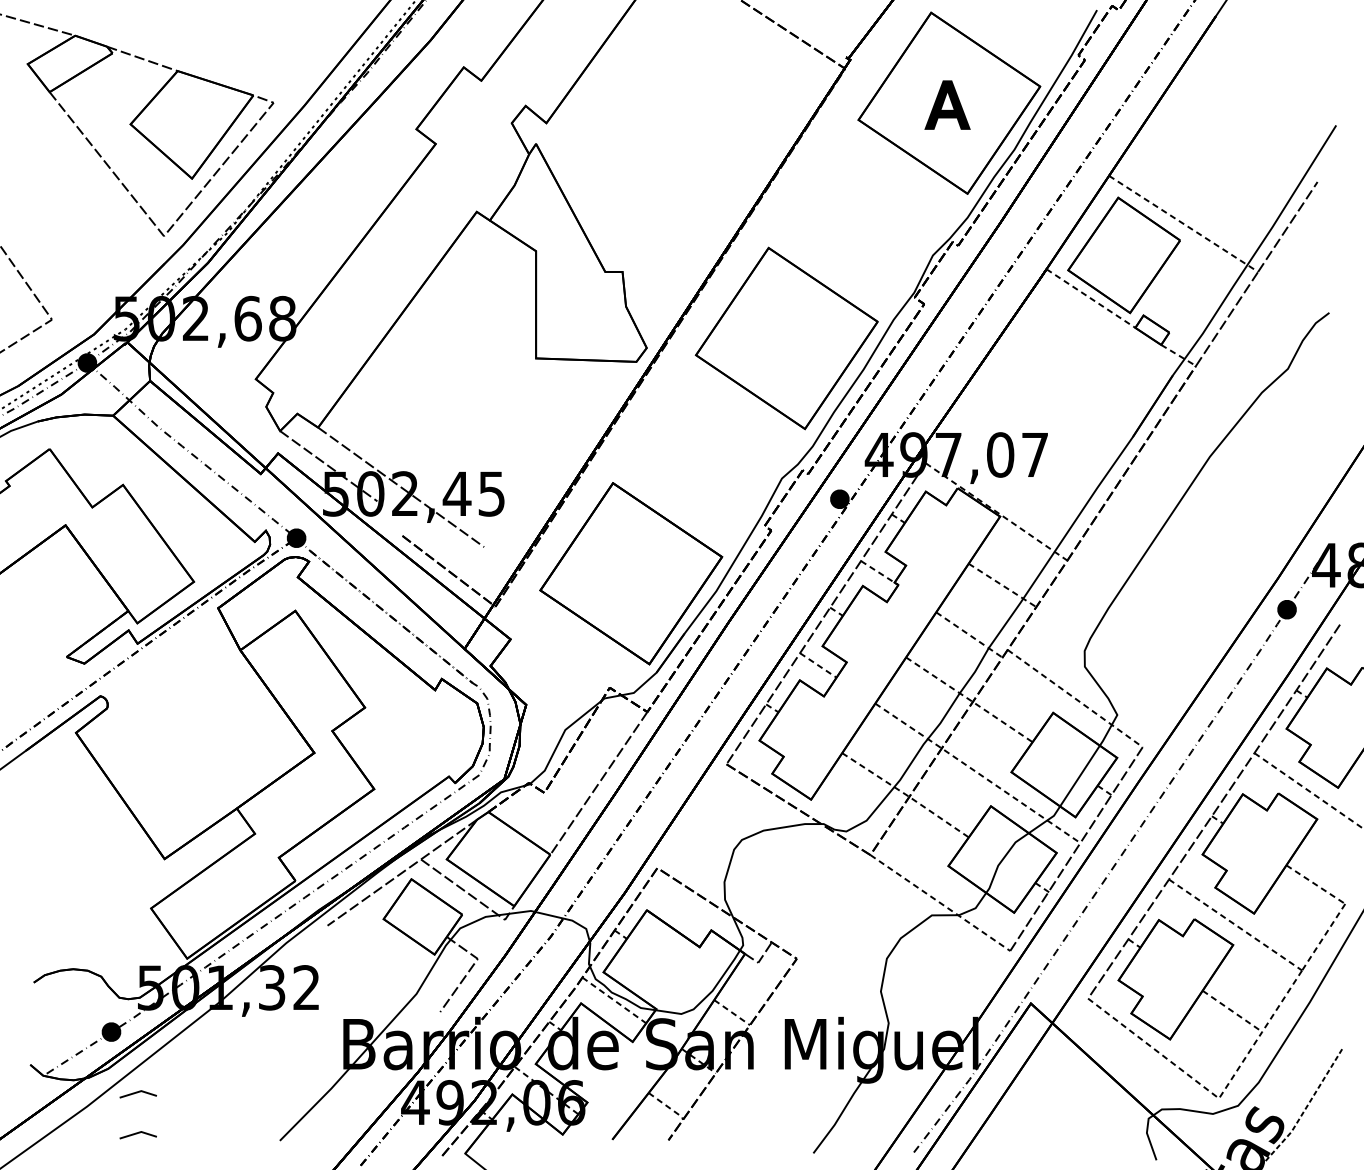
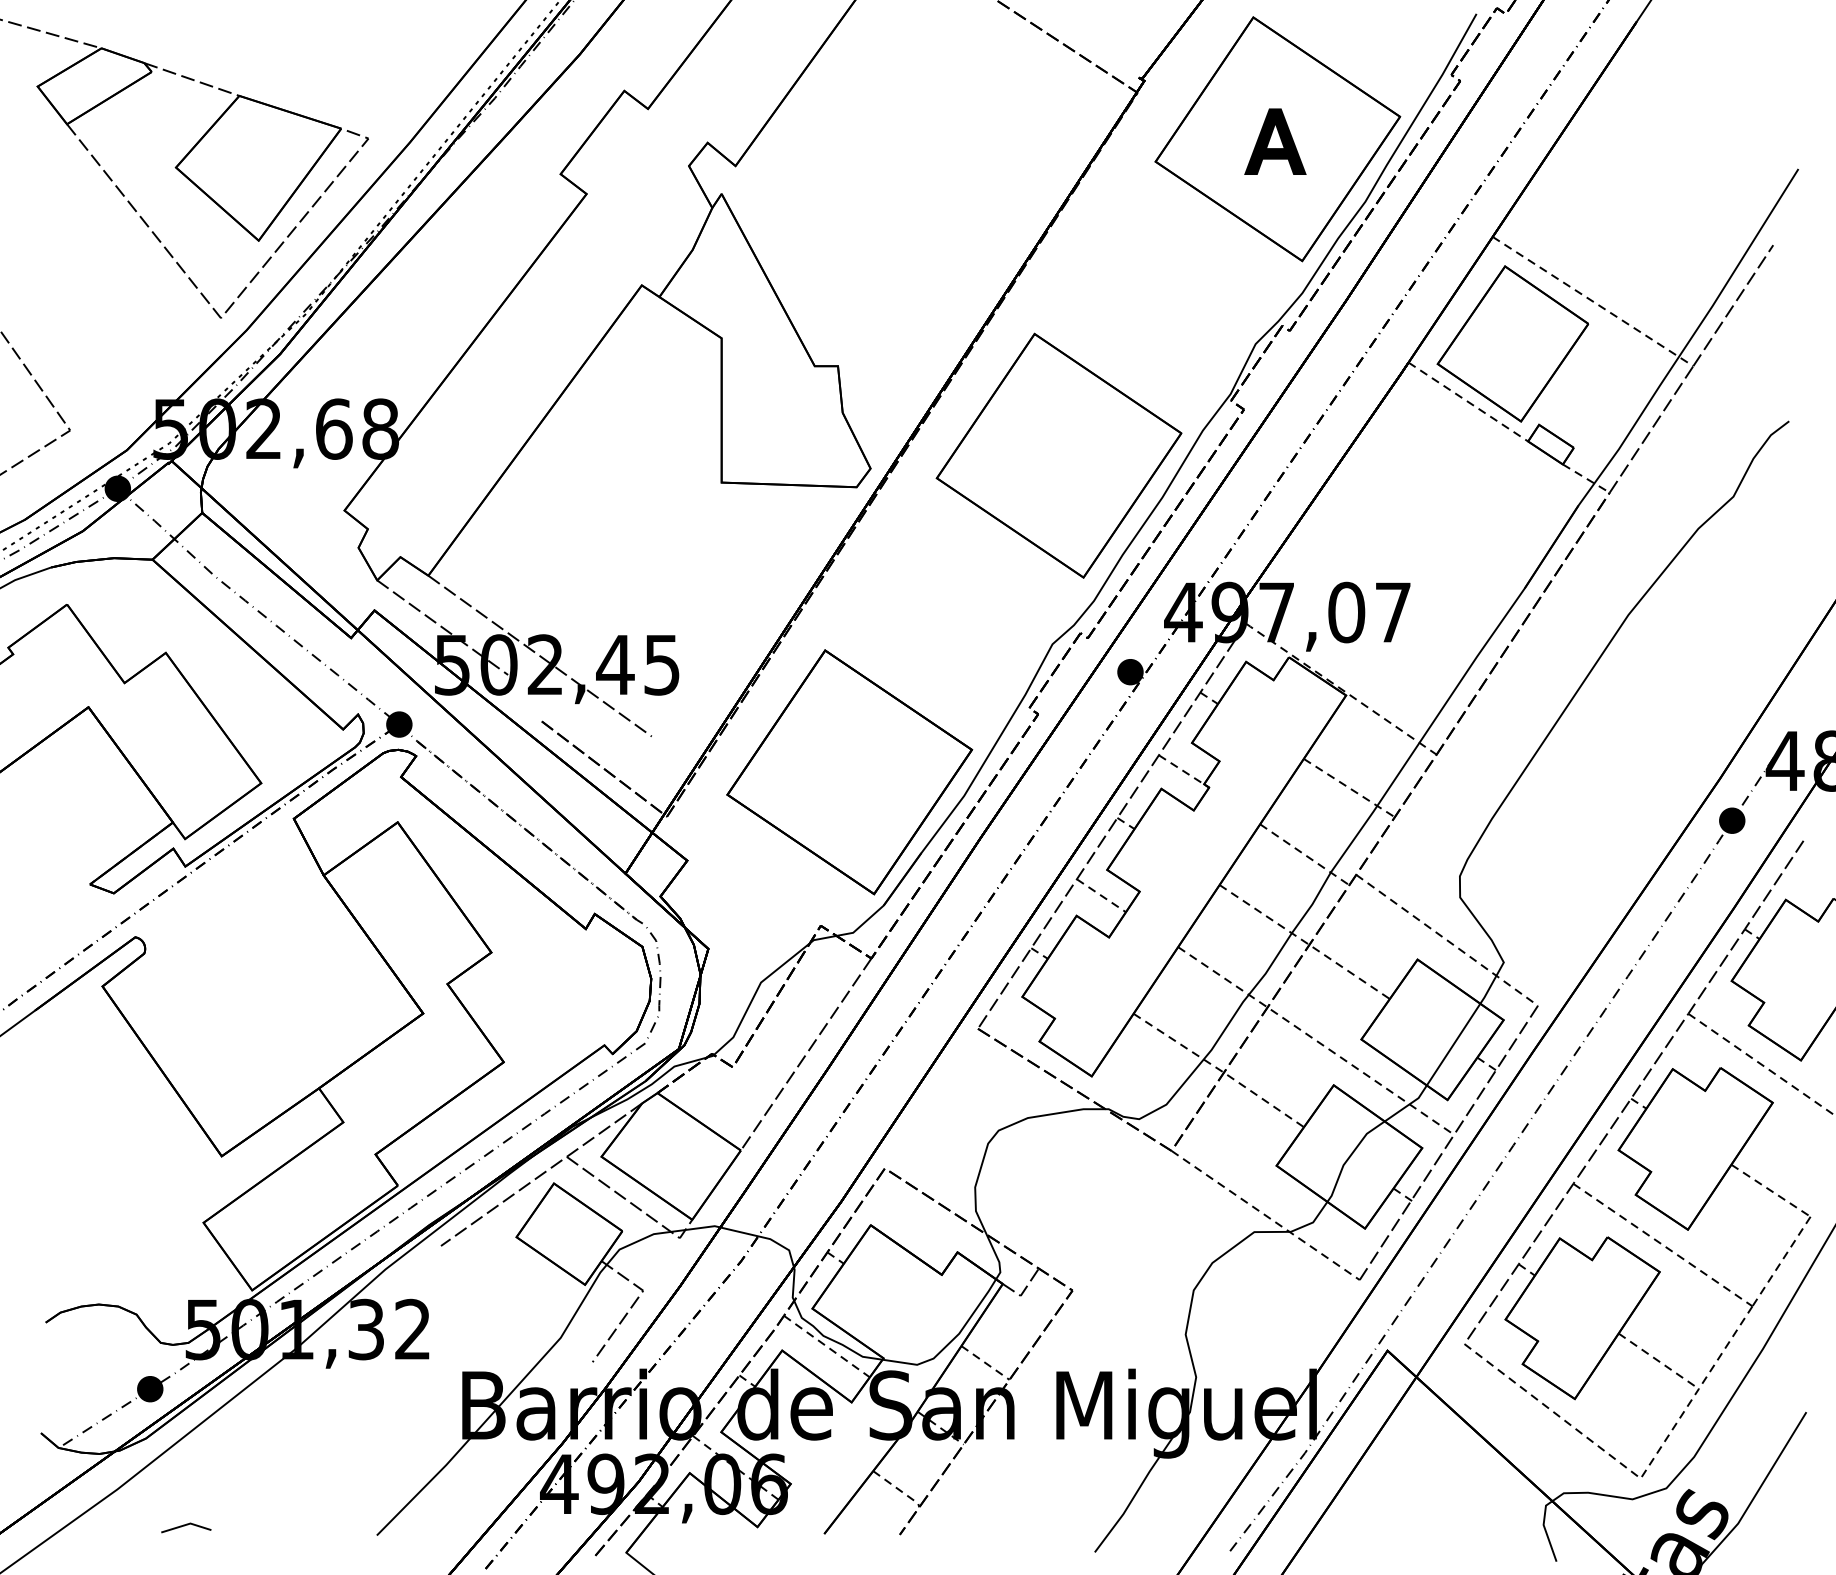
line: (138, 1092) -> (186, 1470), removed
line: (1305, 1108) -> (1757, 1492), dashed -> solid

